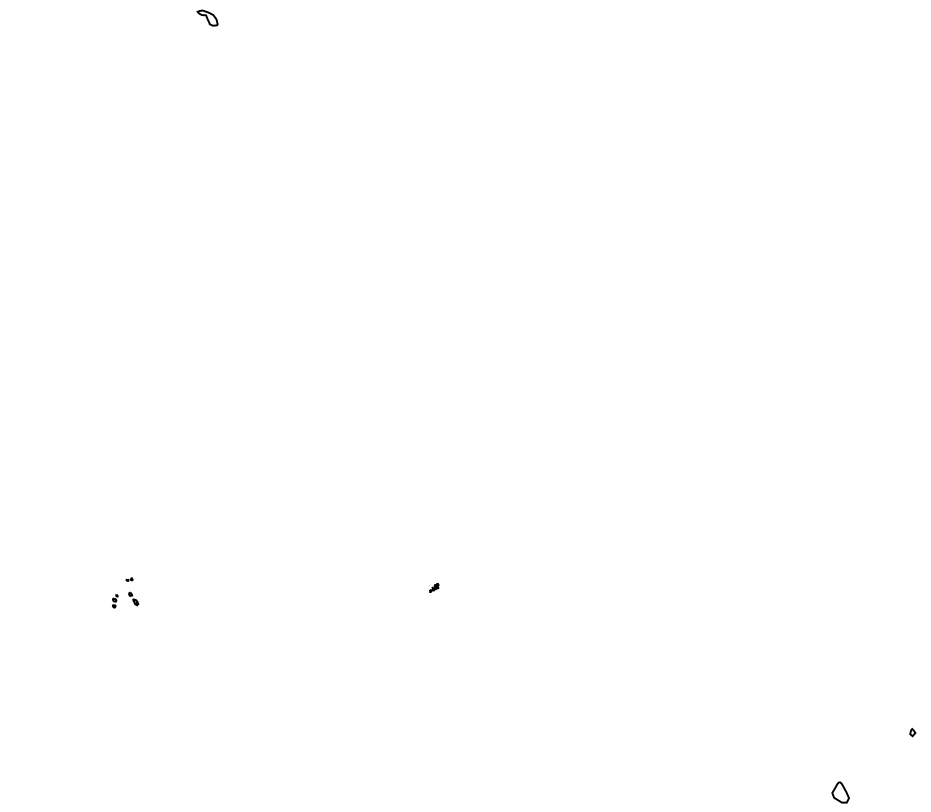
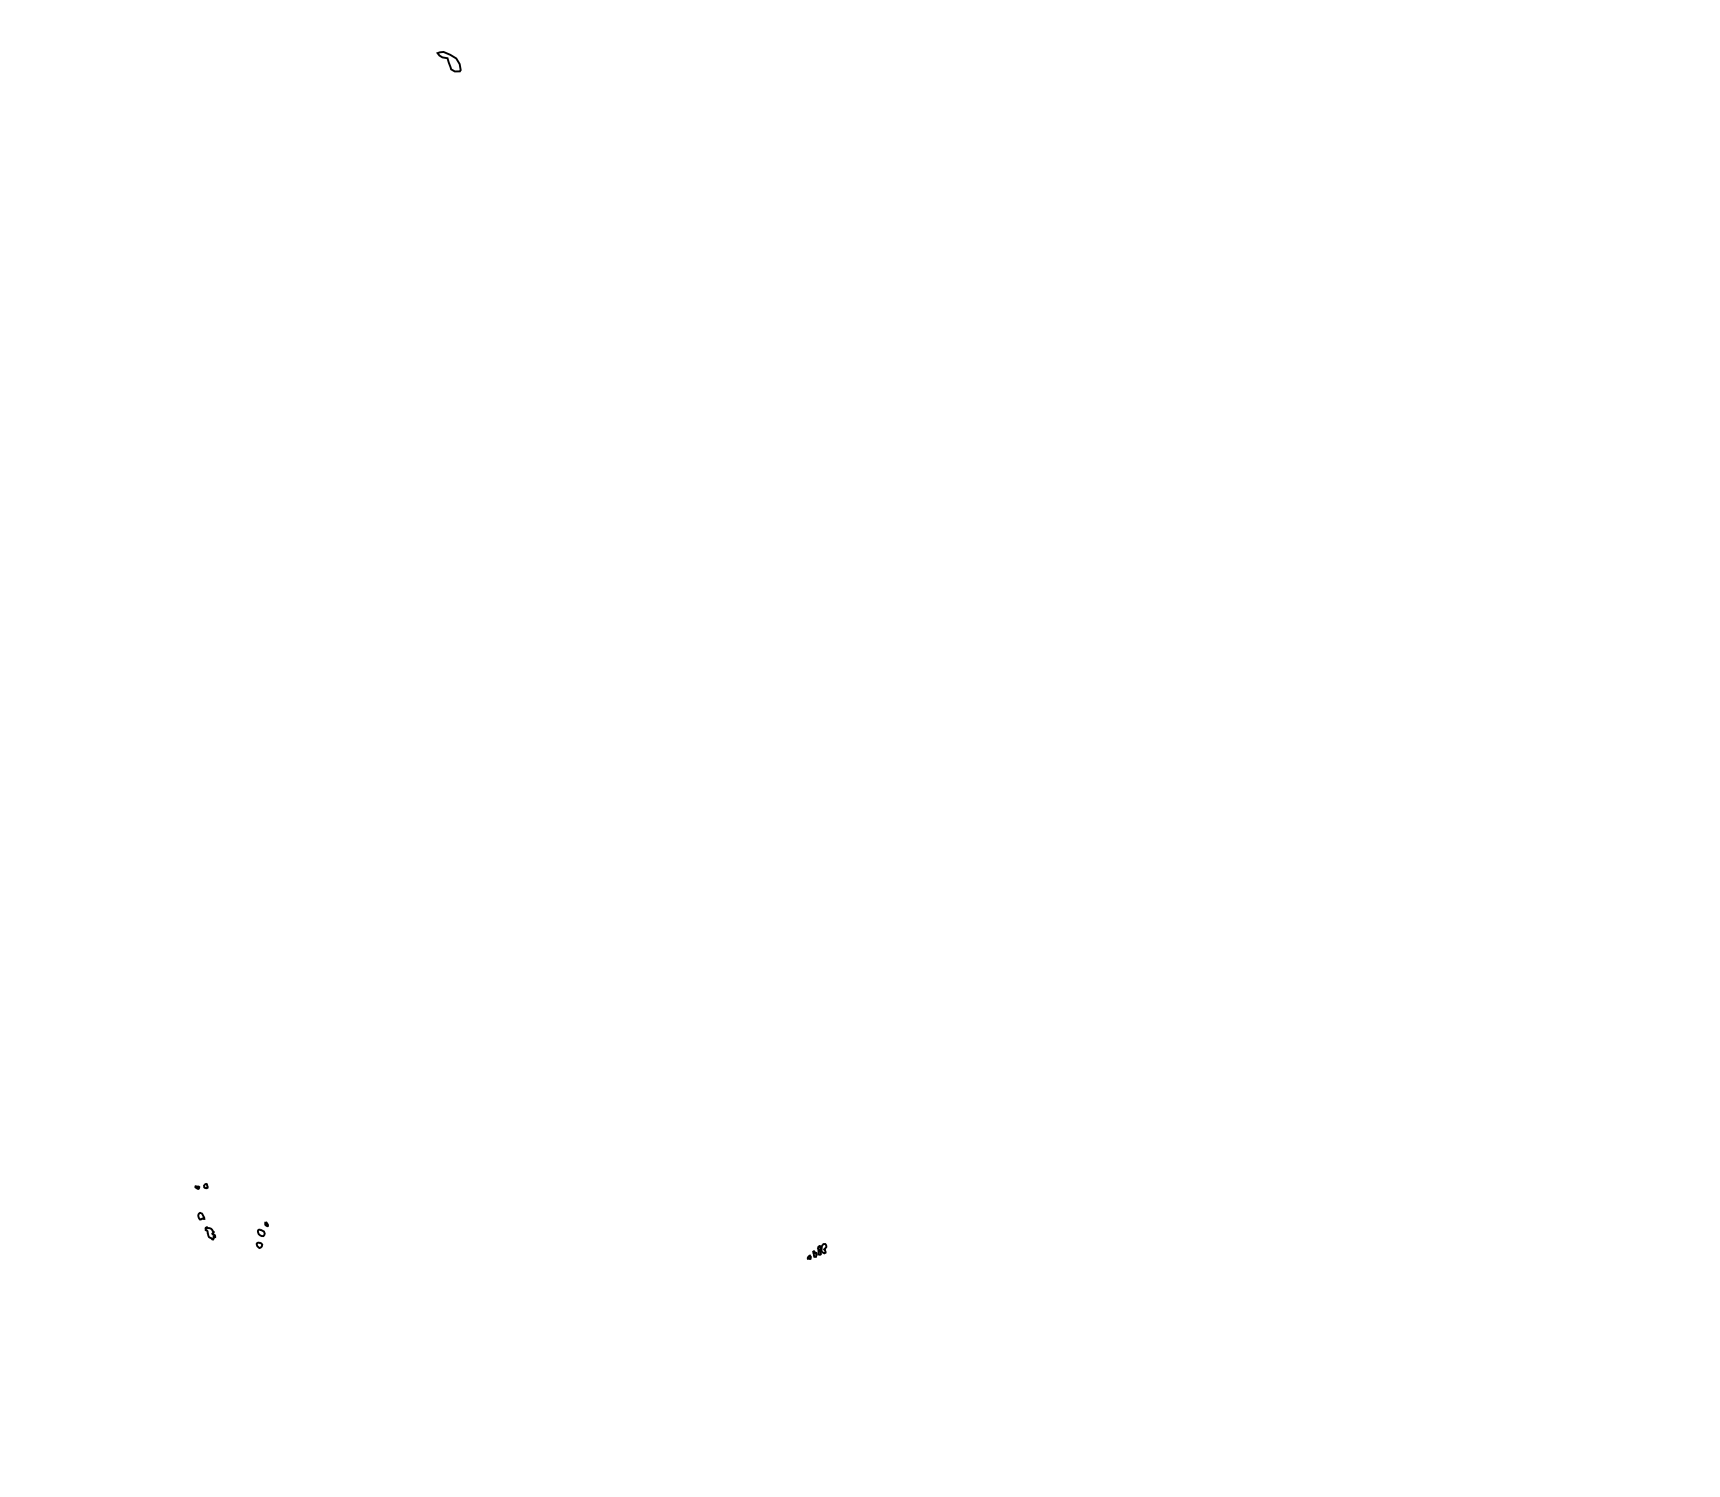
part: (207, 17) -> (448, 60), size x0.6
part: (115, 601) -> (262, 1235), moved

